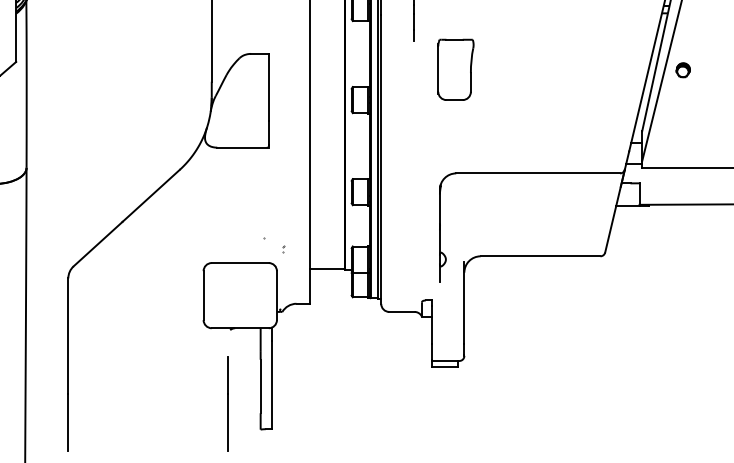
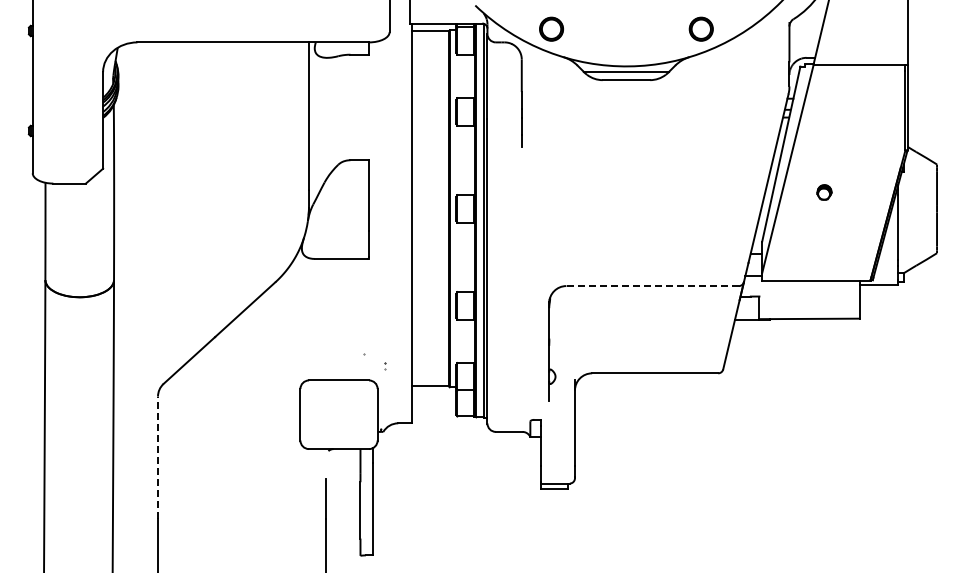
part: (455, 69) -> (565, 176), removed
part: (683, 70) -> (824, 192), moved
line: (538, 173) -> (652, 286), solid -> dashed
line: (68, 336) -> (158, 457), solid -> dashed

